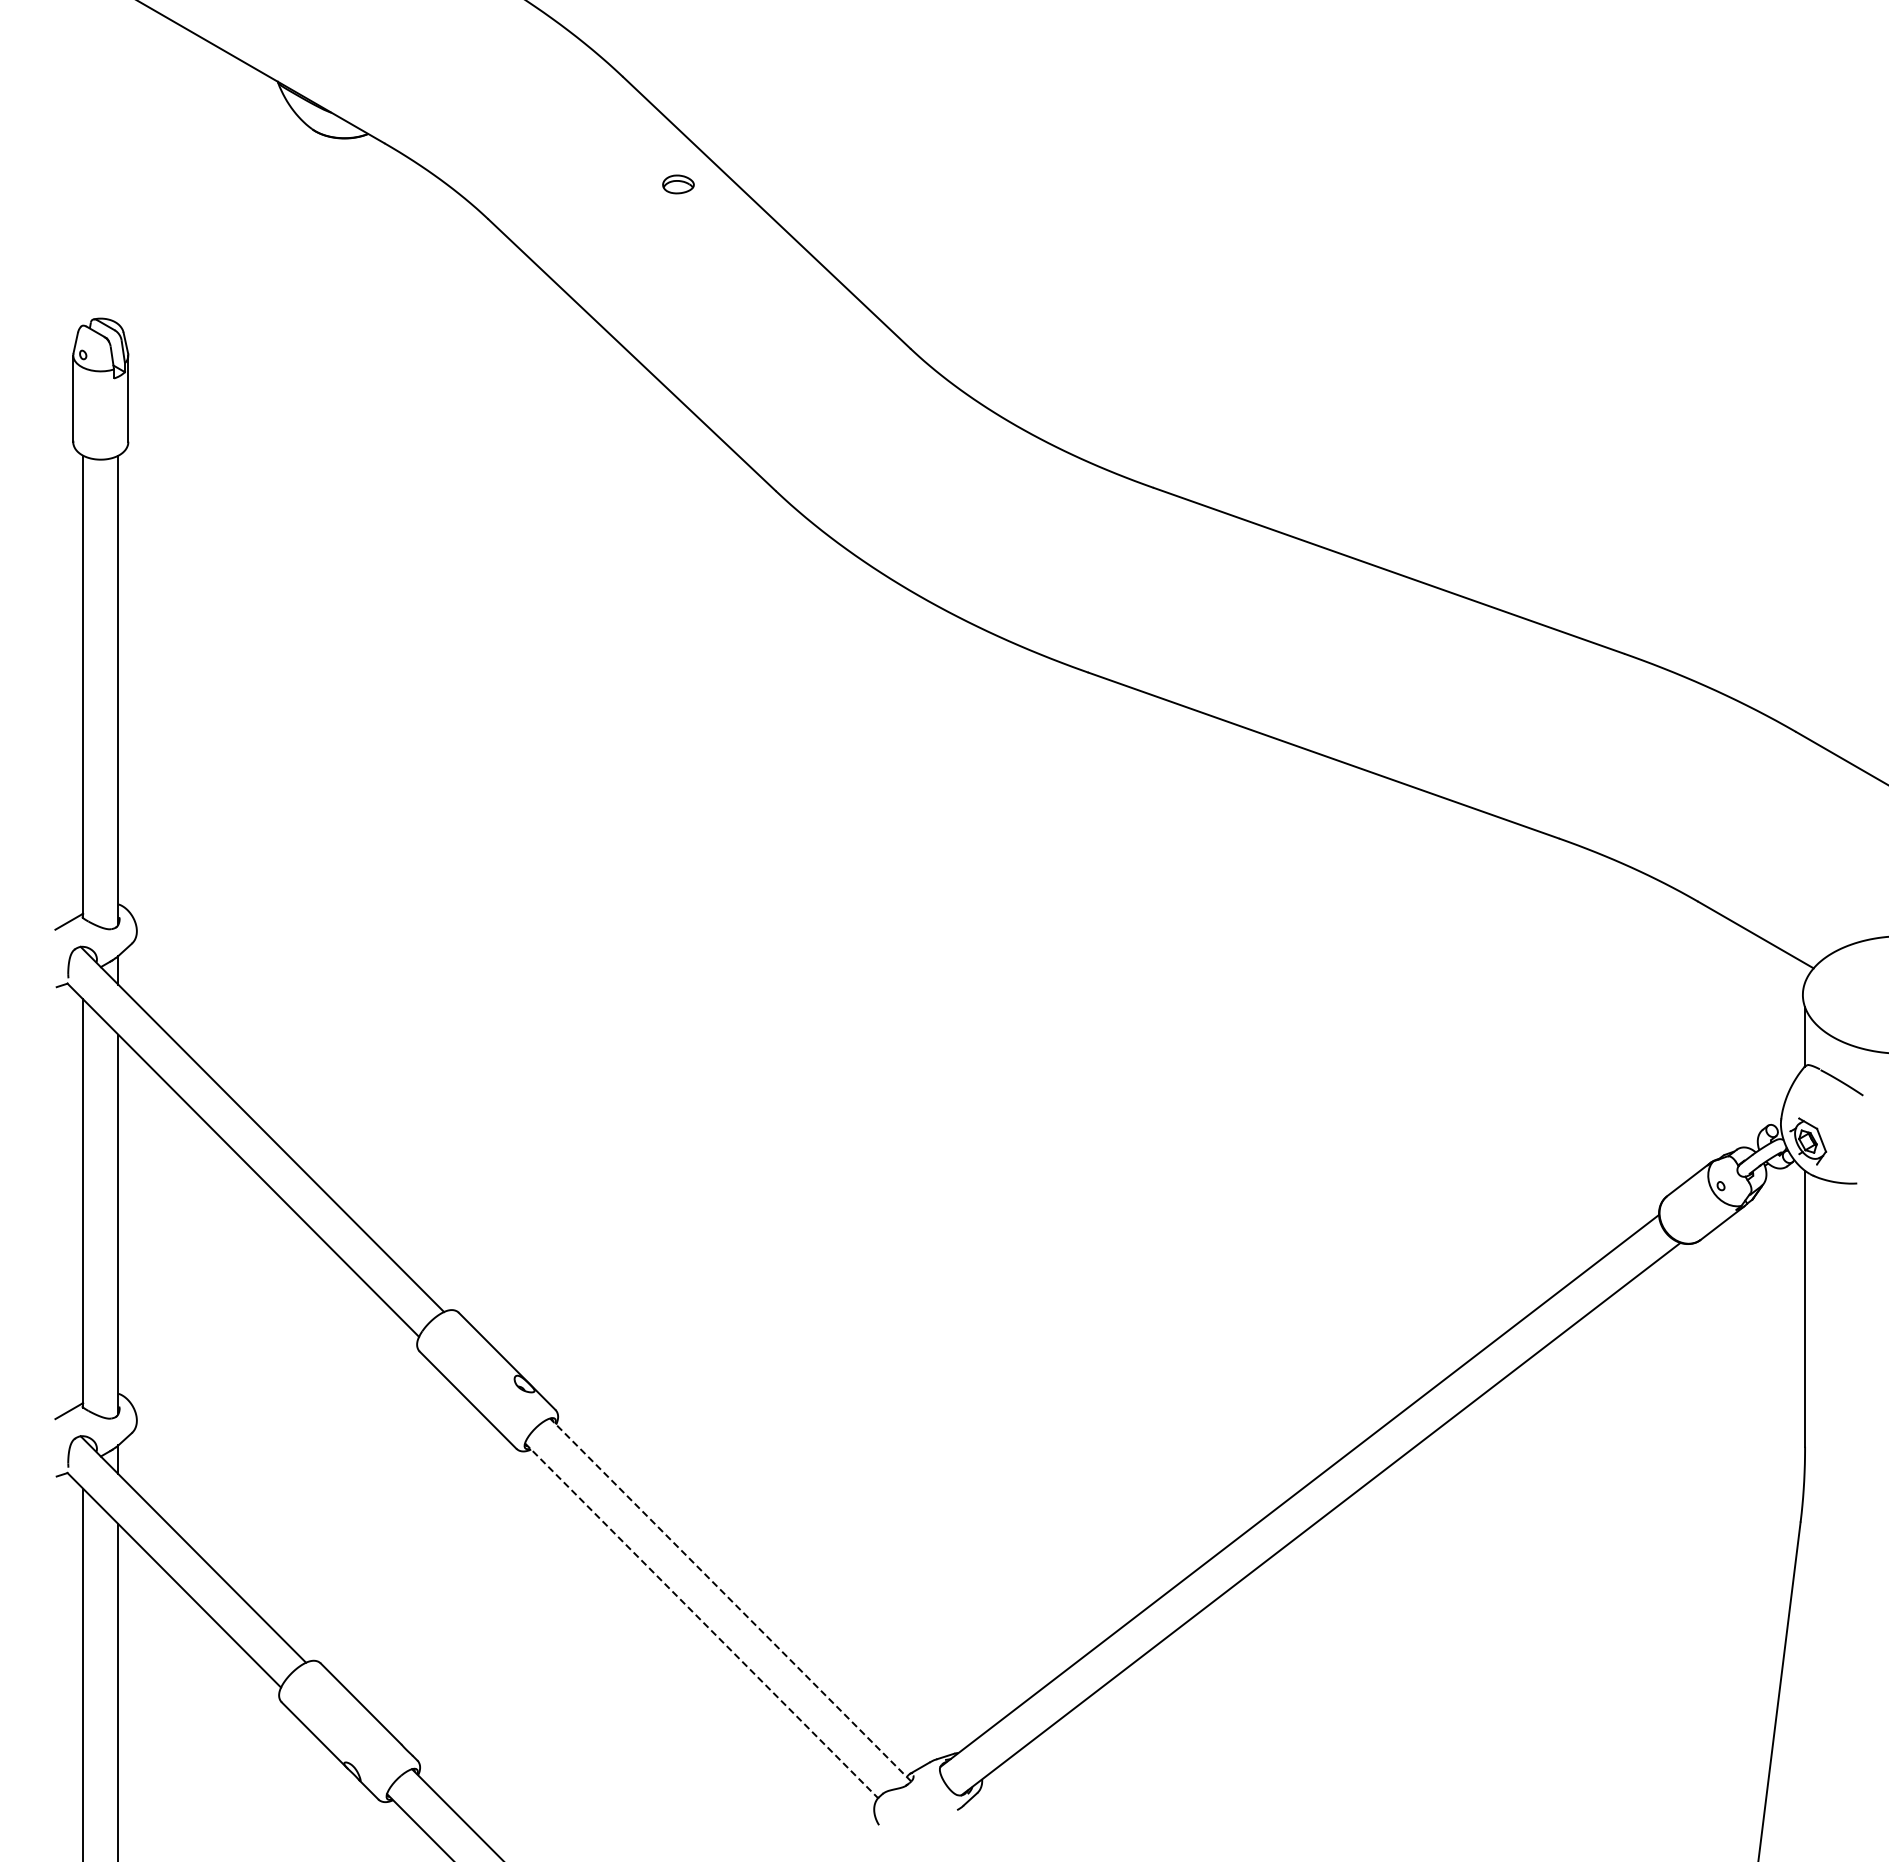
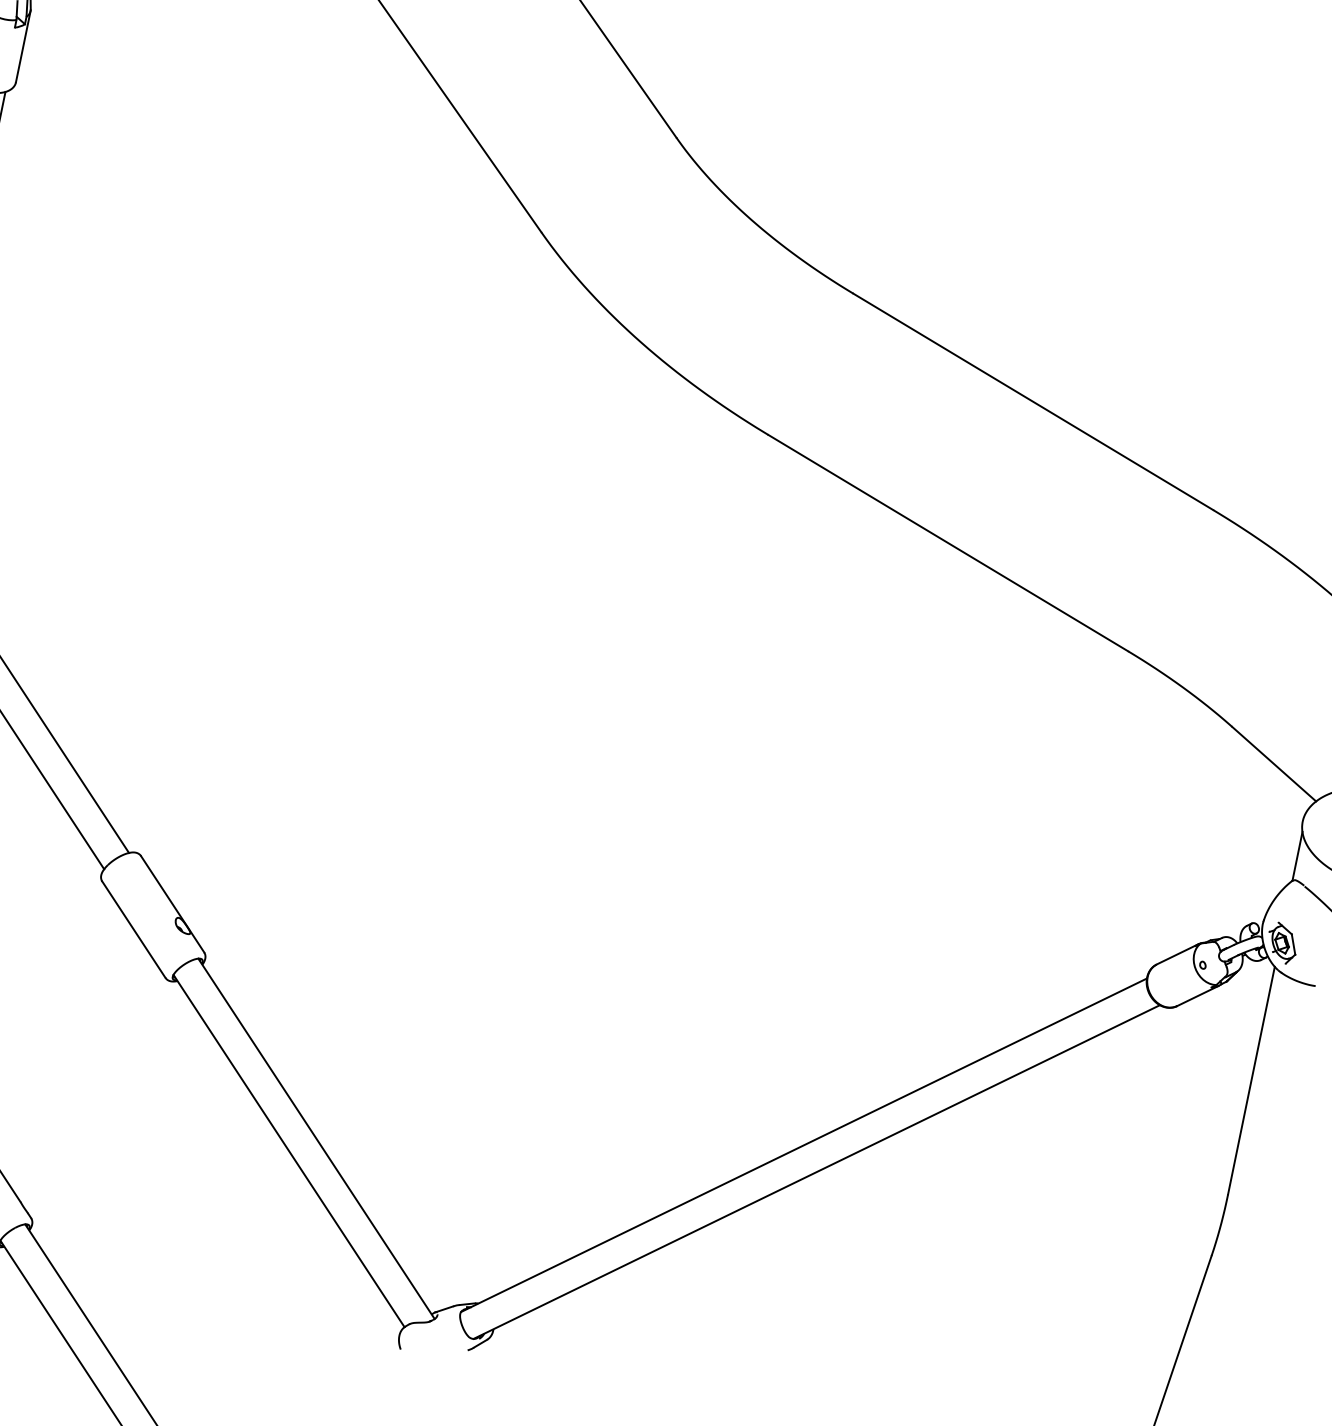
line: (730, 1599) -> (316, 1138), dashed -> solid
line: (701, 1621) -> (288, 1151), dashed -> solid

